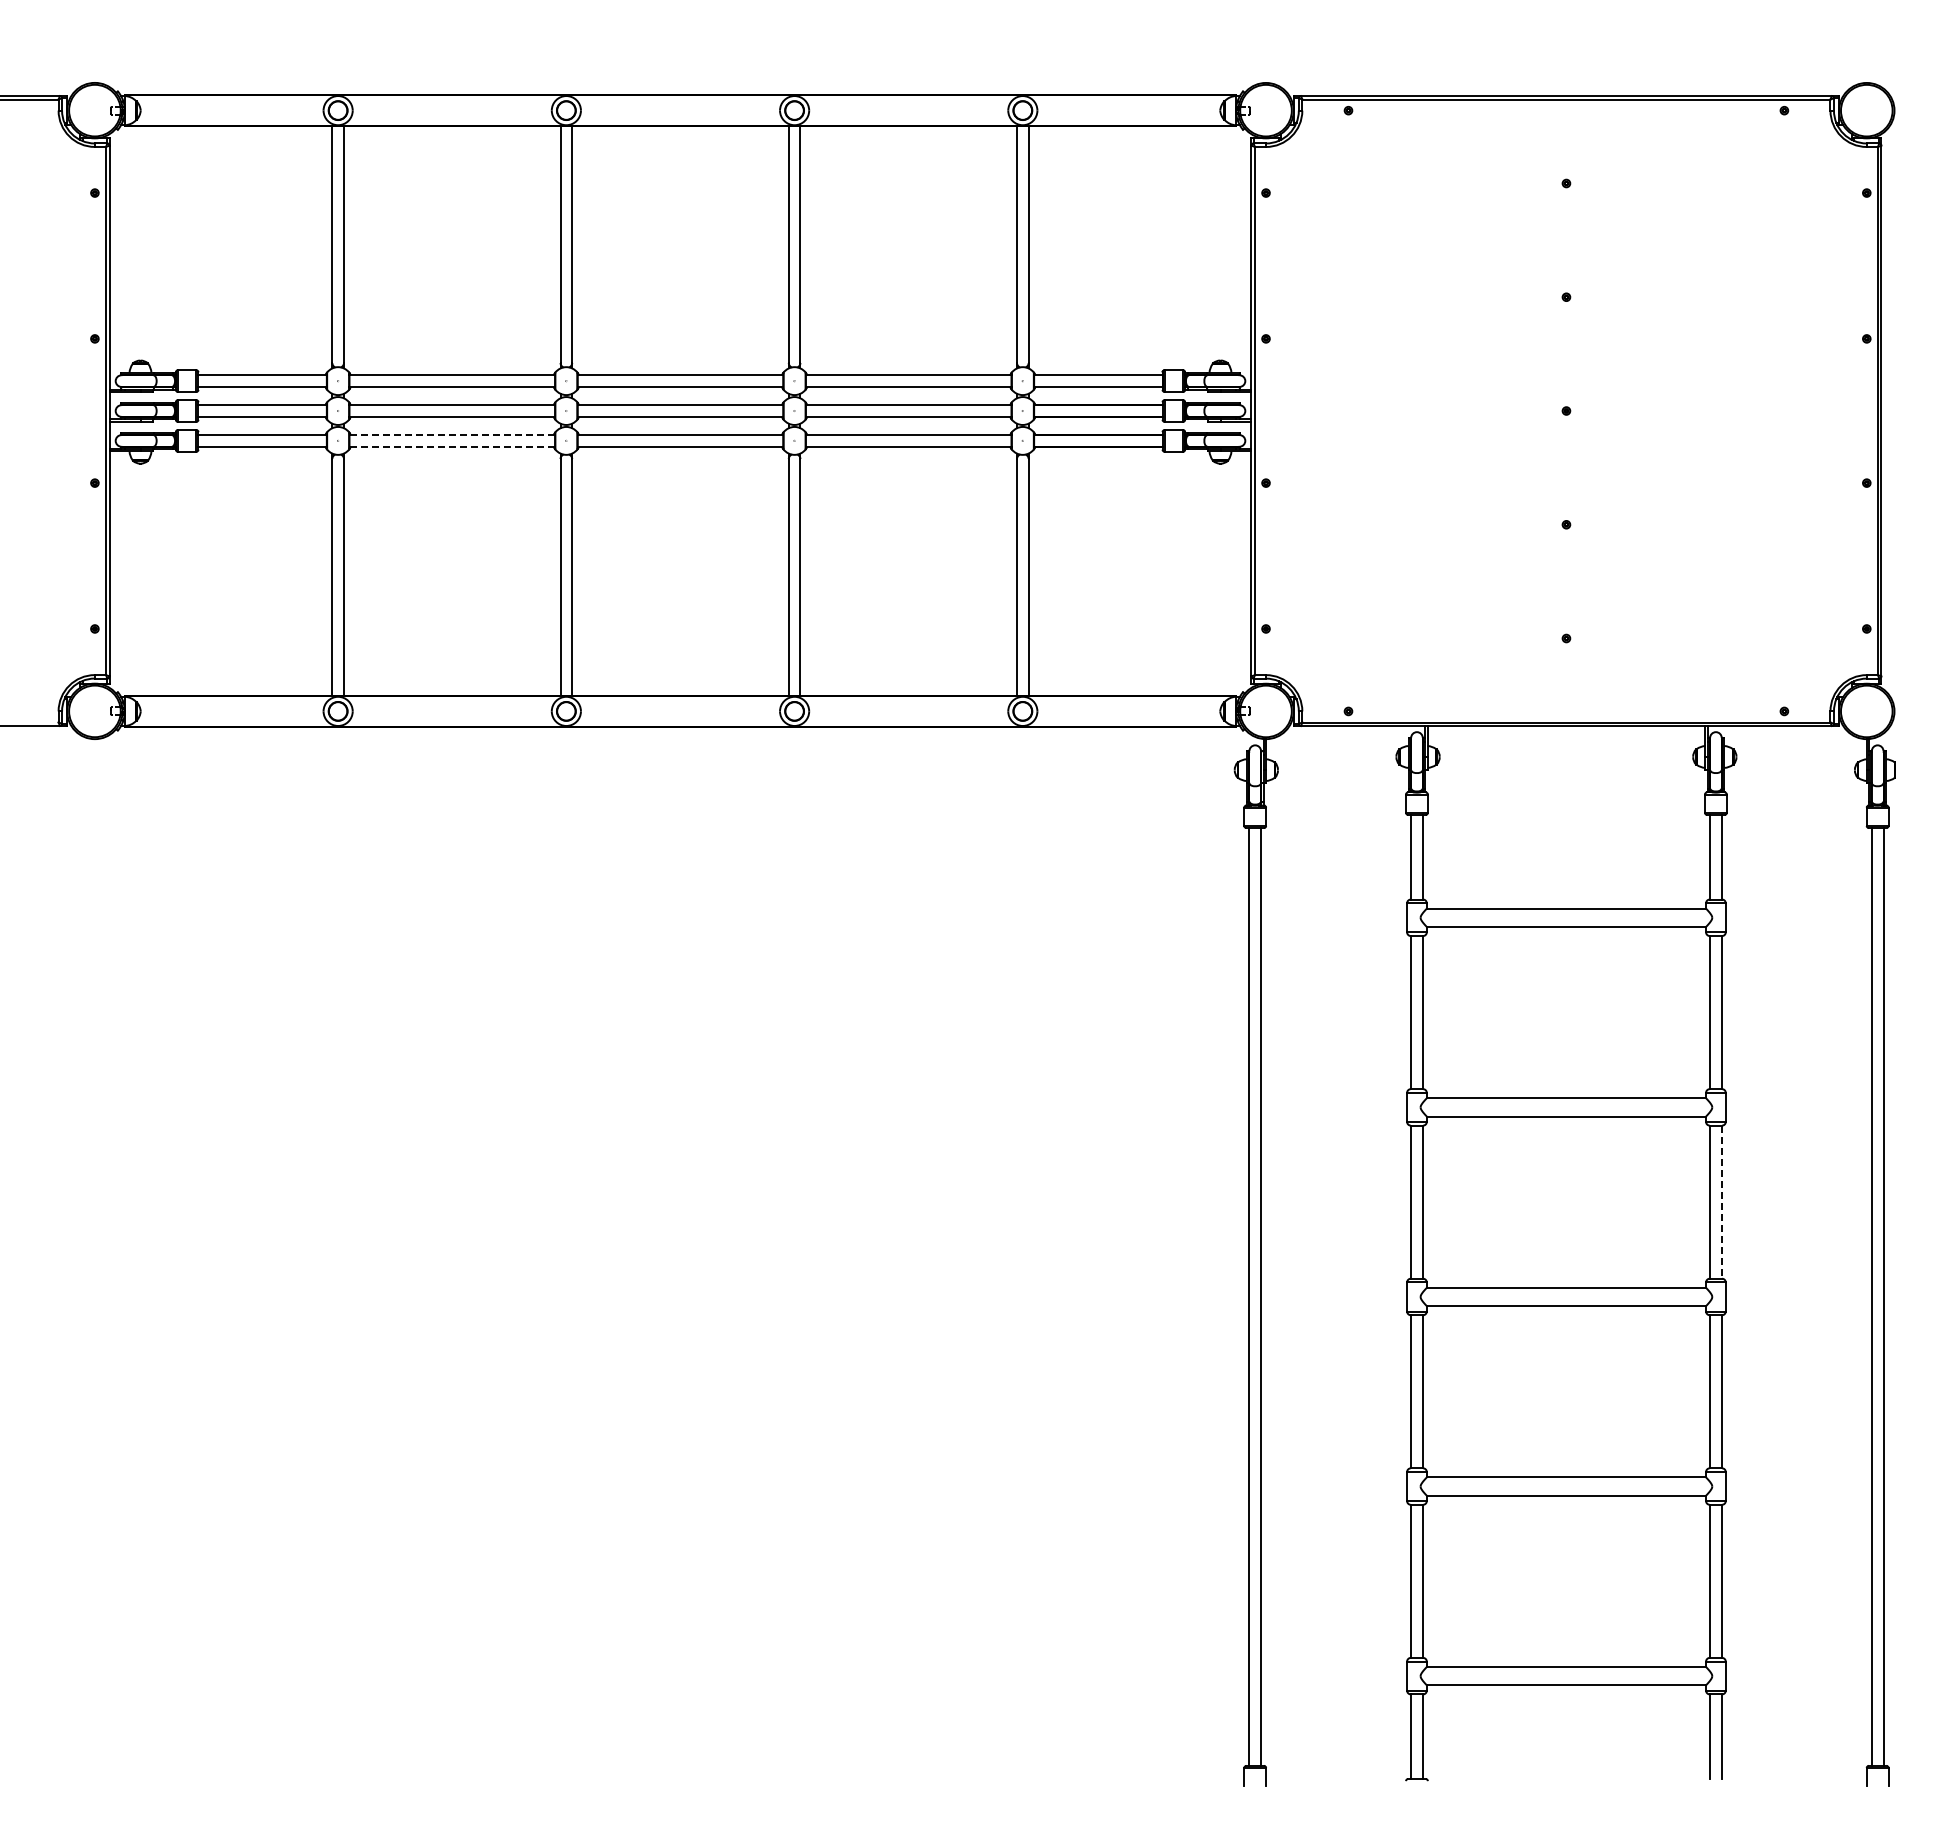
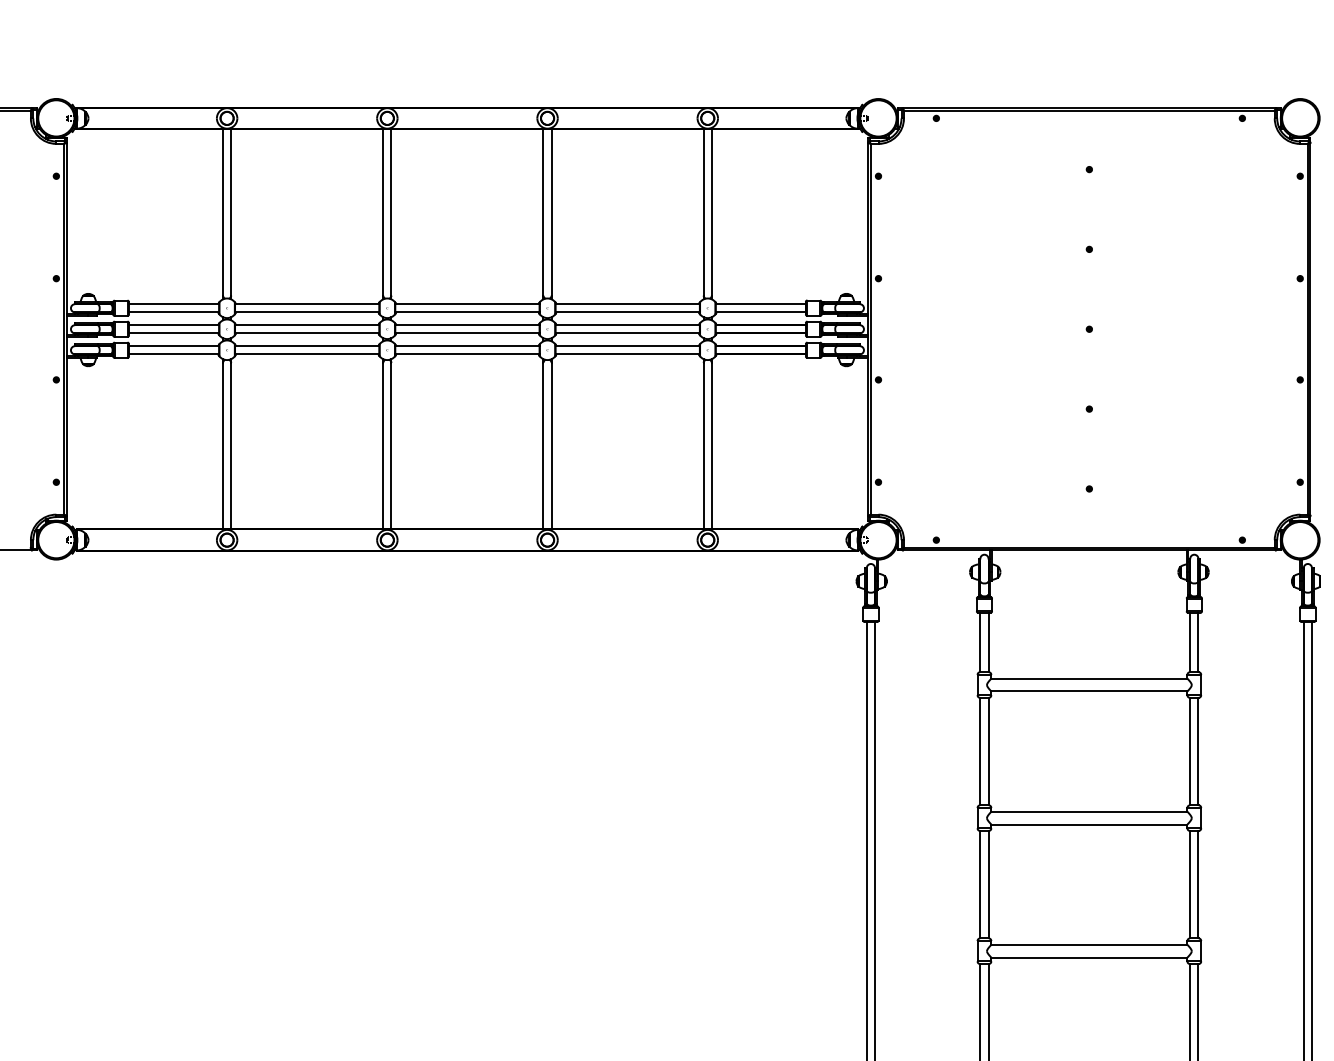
line: (452, 435) -> (307, 346), dashed -> solid
line: (452, 446) -> (307, 354), dashed -> solid
line: (1721, 1202) -> (1198, 884), dashed -> solid

